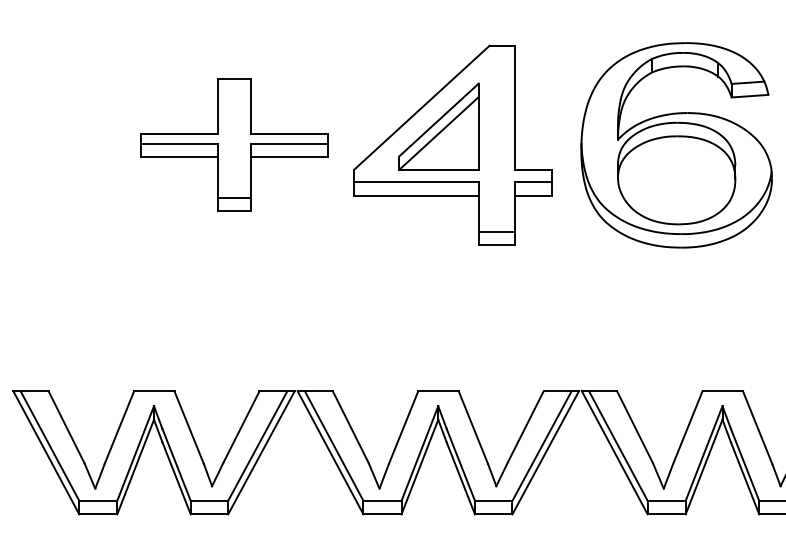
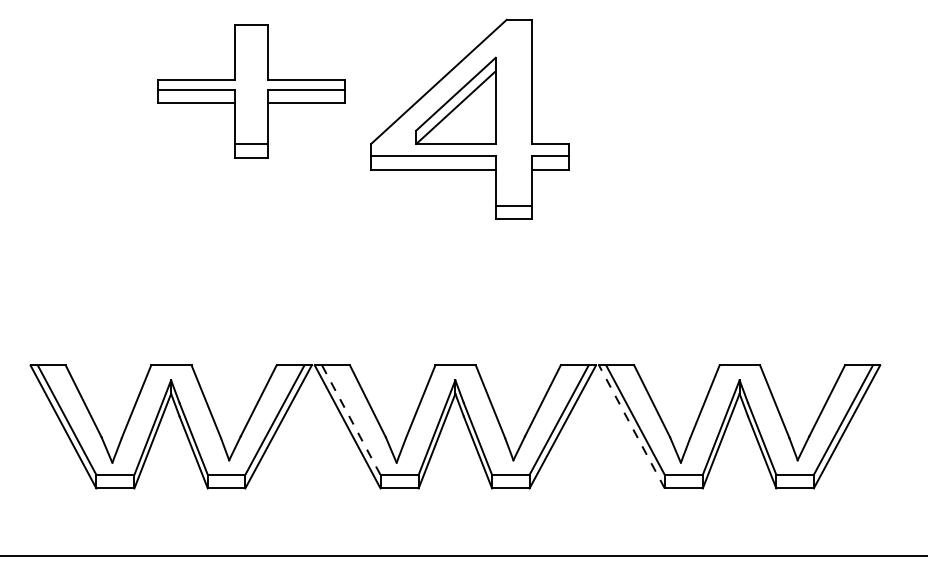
part: (234, 145) -> (251, 91), moved
part: (676, 145) -> (693, 119), removed
line: (334, 445) -> (351, 419), solid -> dashed
line: (614, 452) -> (631, 426), solid -> dashed

